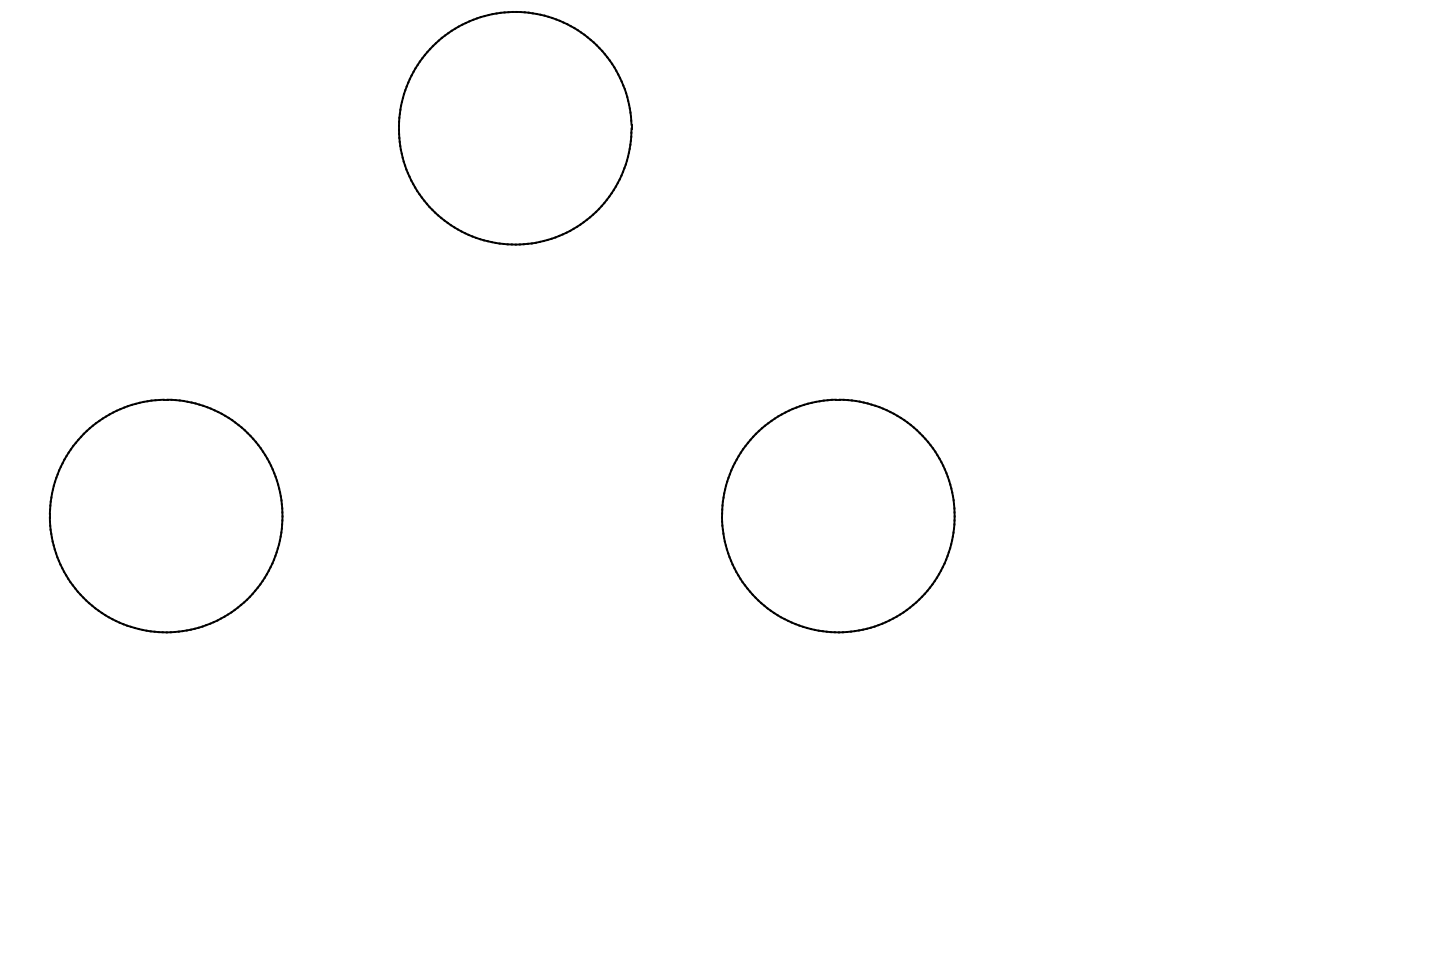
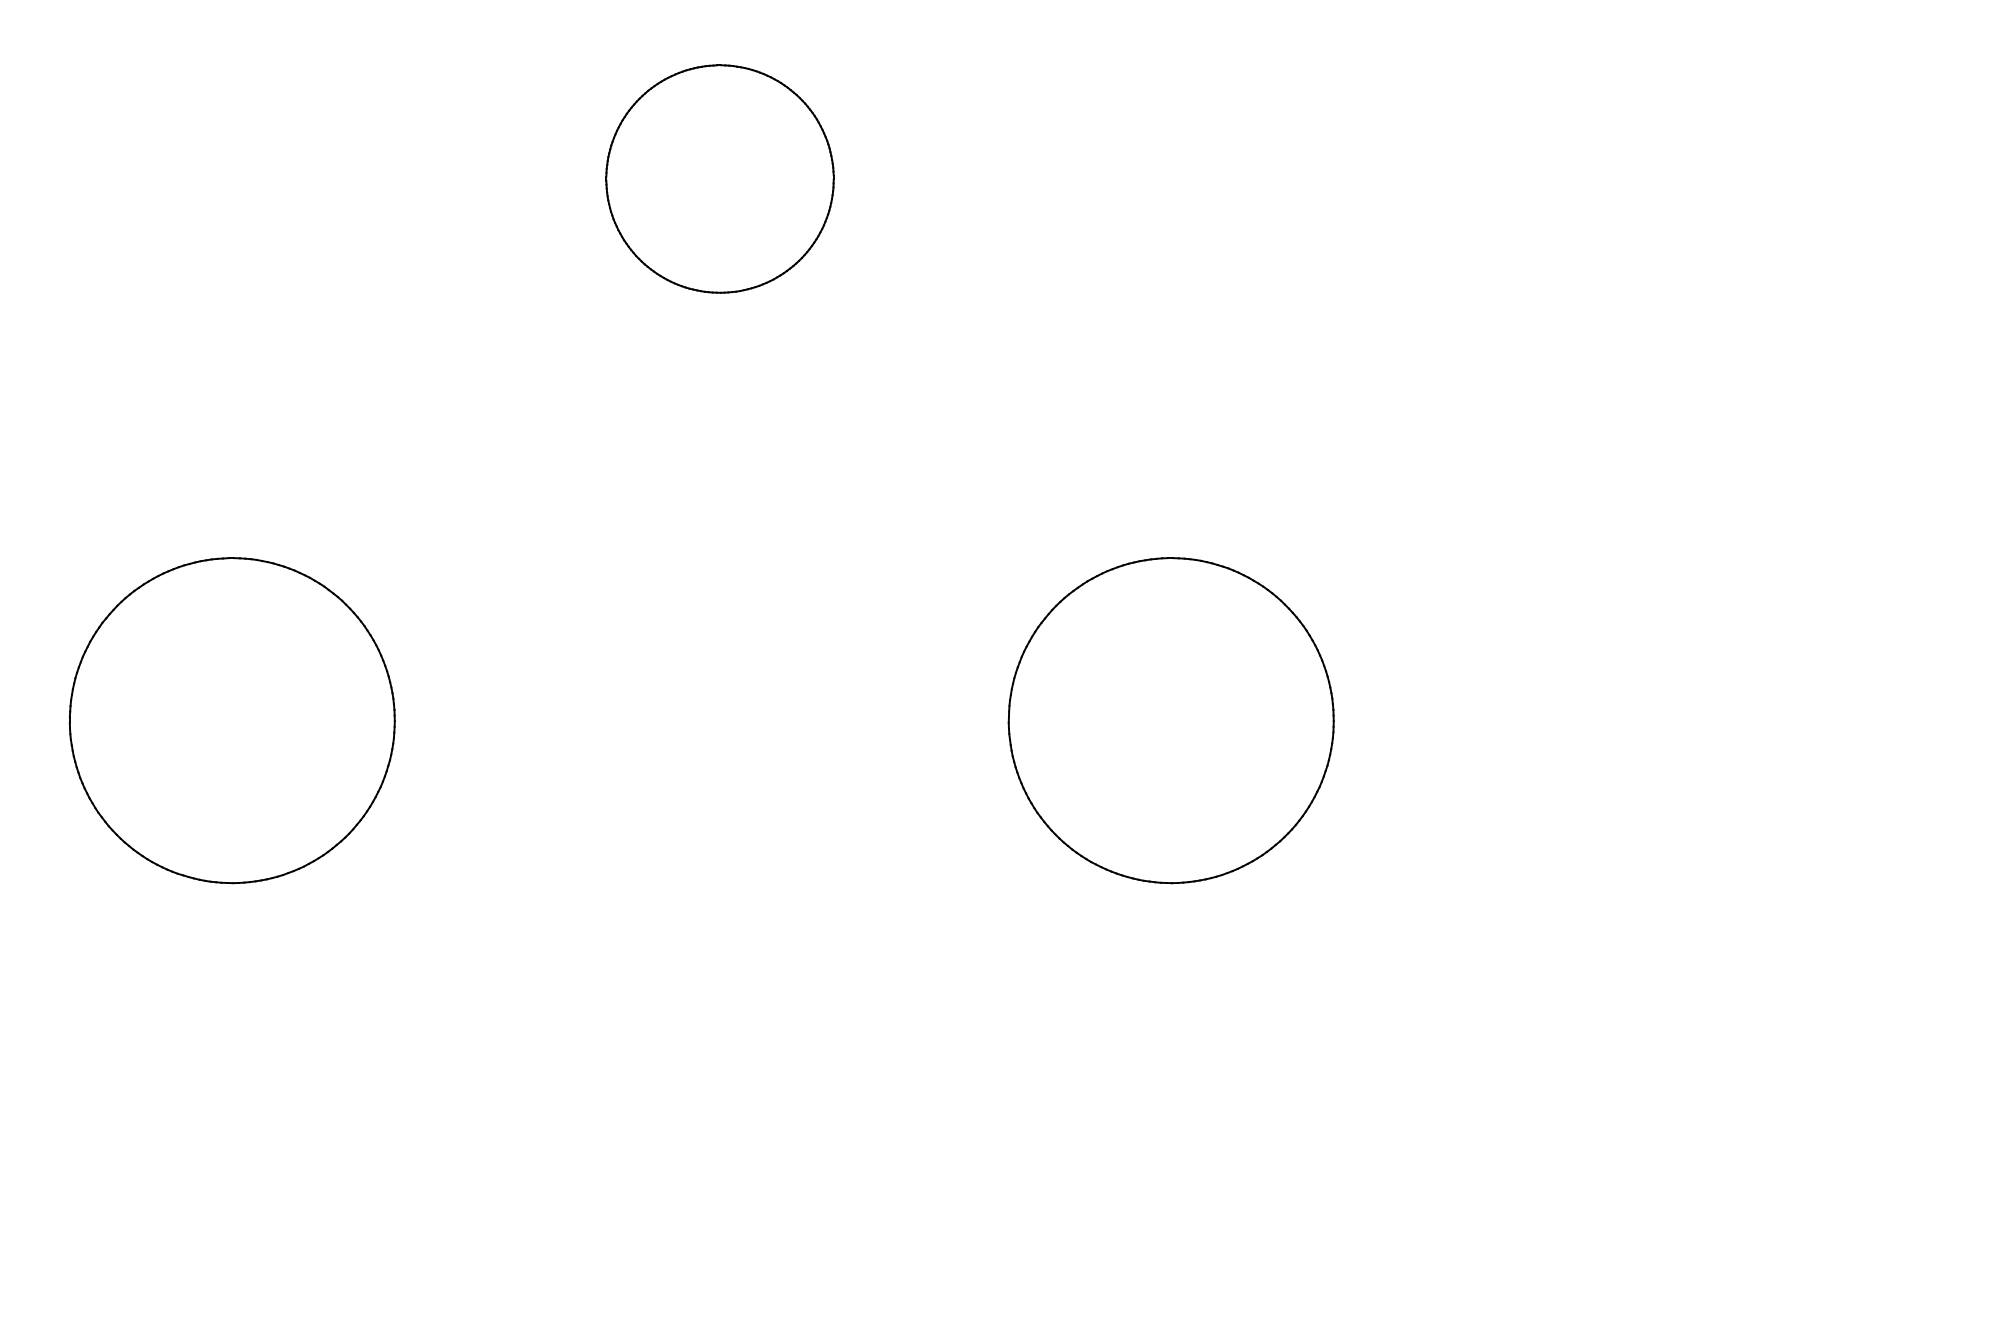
part: (515, 128) -> (720, 179), size x0.7

